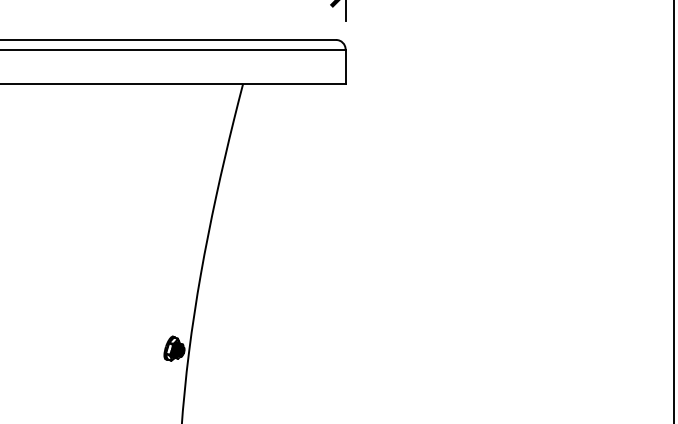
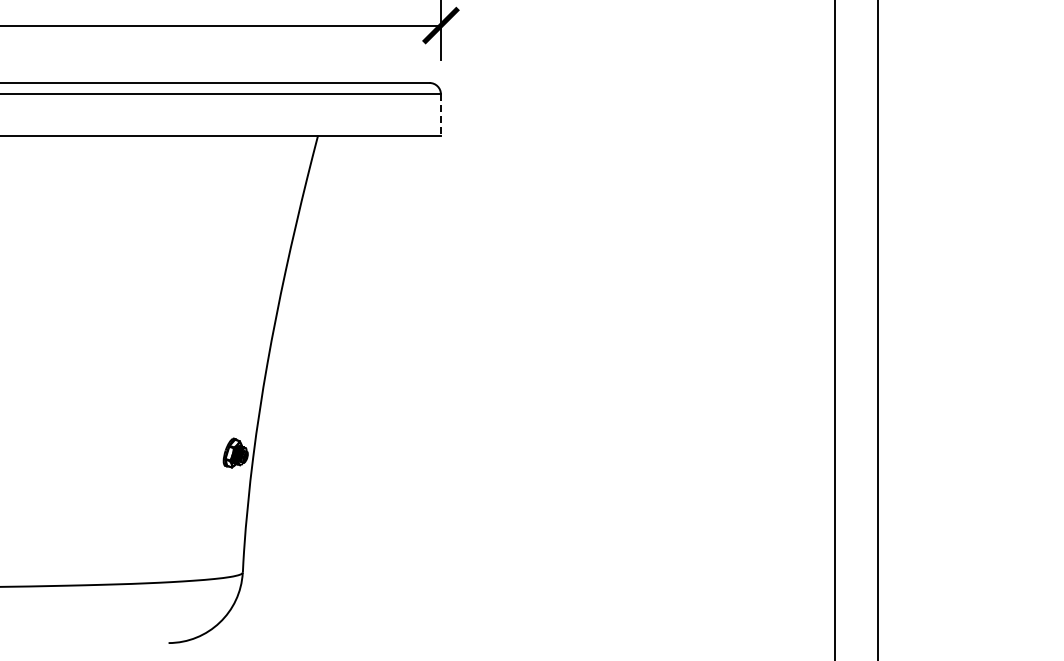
line: (345, 66) -> (440, 114), solid -> dashed

